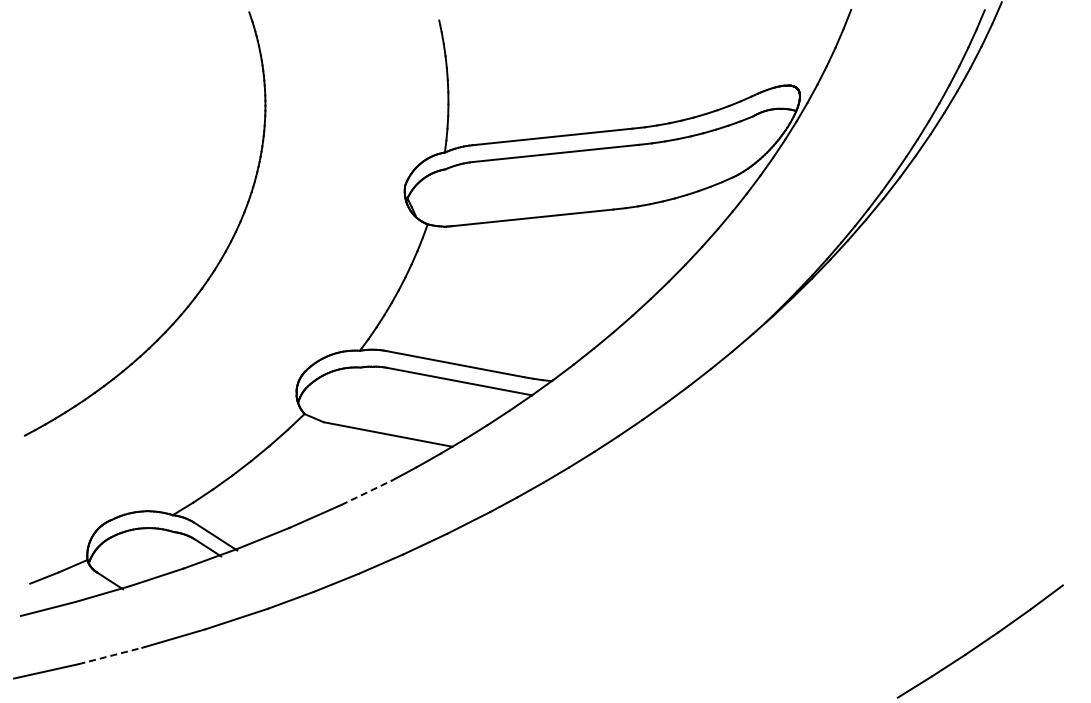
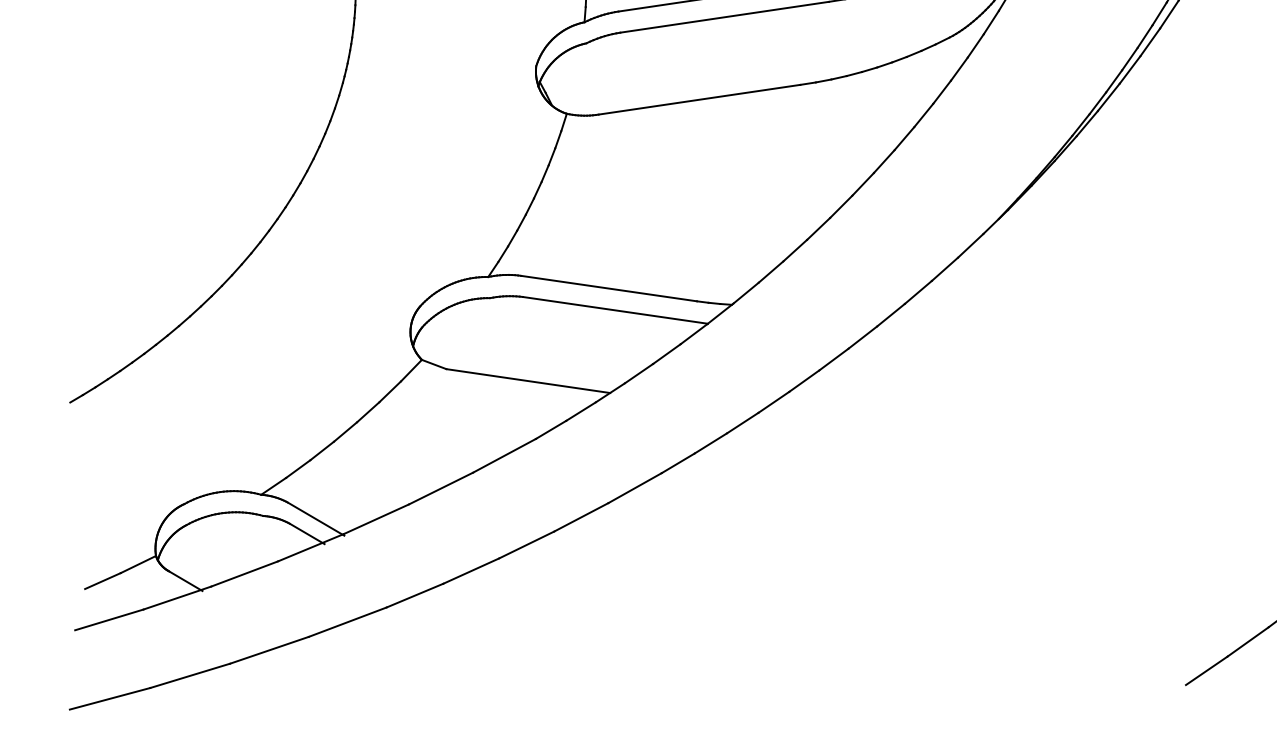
line: (367, 492) -> (505, 455), dashed -> solid
line: (110, 656) -> (190, 676), dashed -> solid

